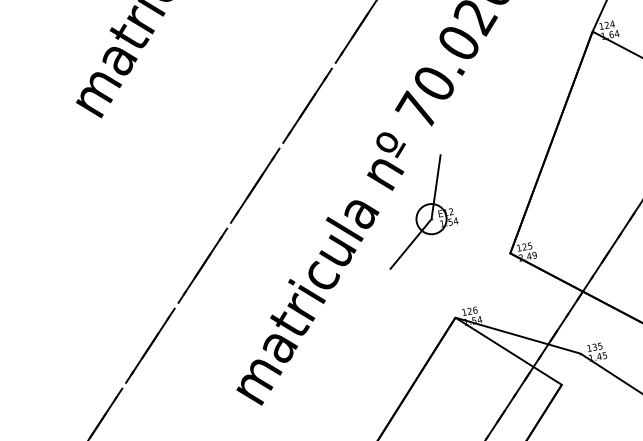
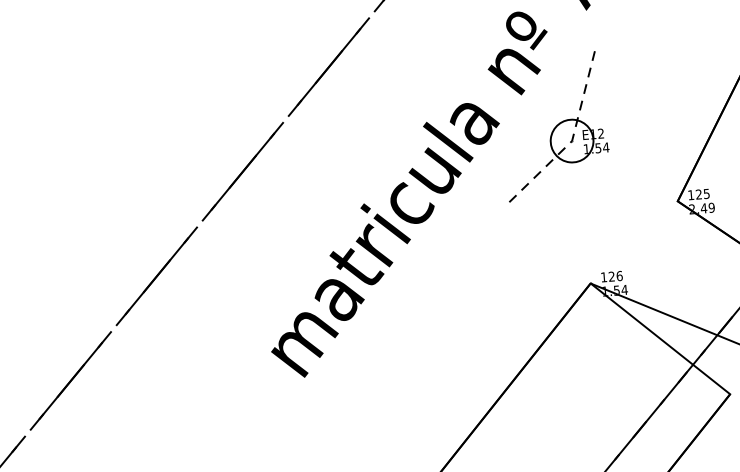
line: (431, 219) -> (571, 141), solid -> dashed

